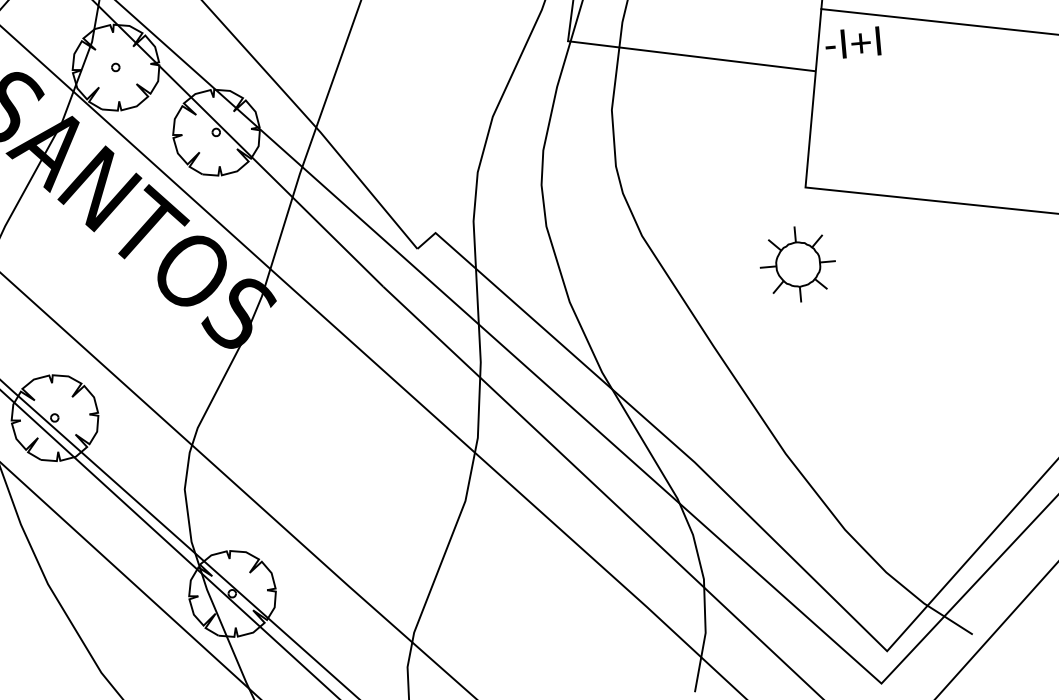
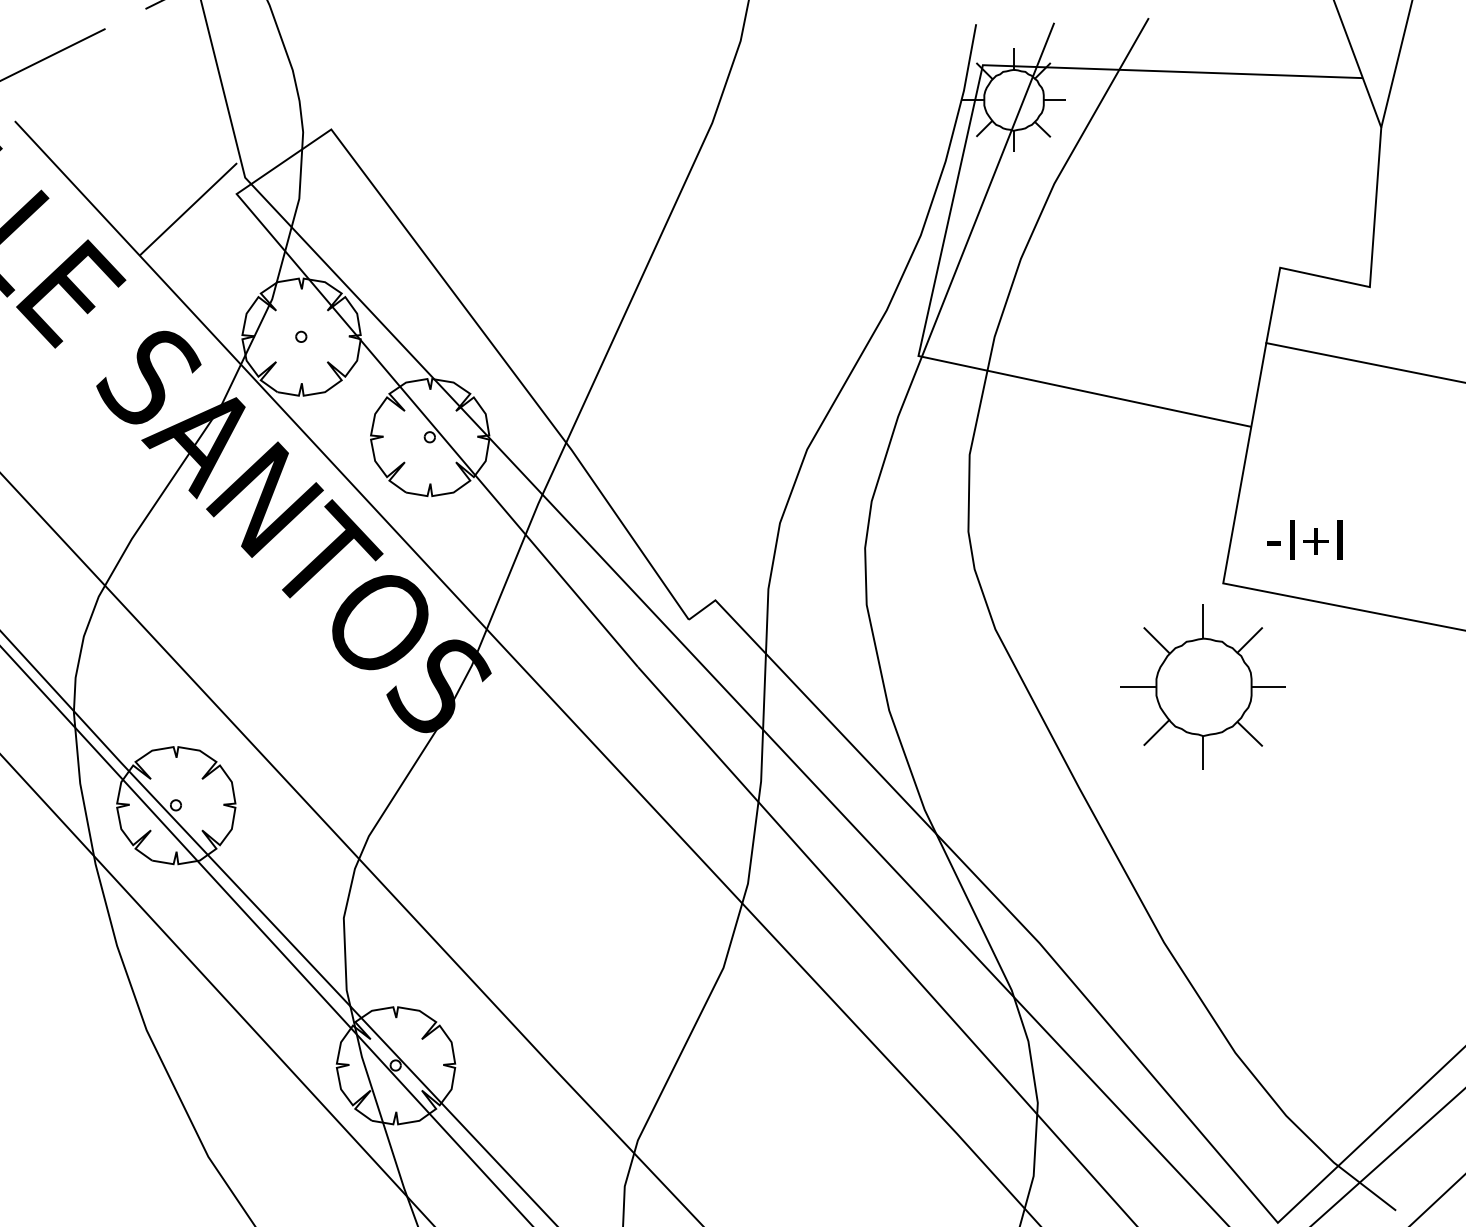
text: (852, 42) -> (1304, 539), moved
part: (797, 264) -> (1203, 686), size x1.6

